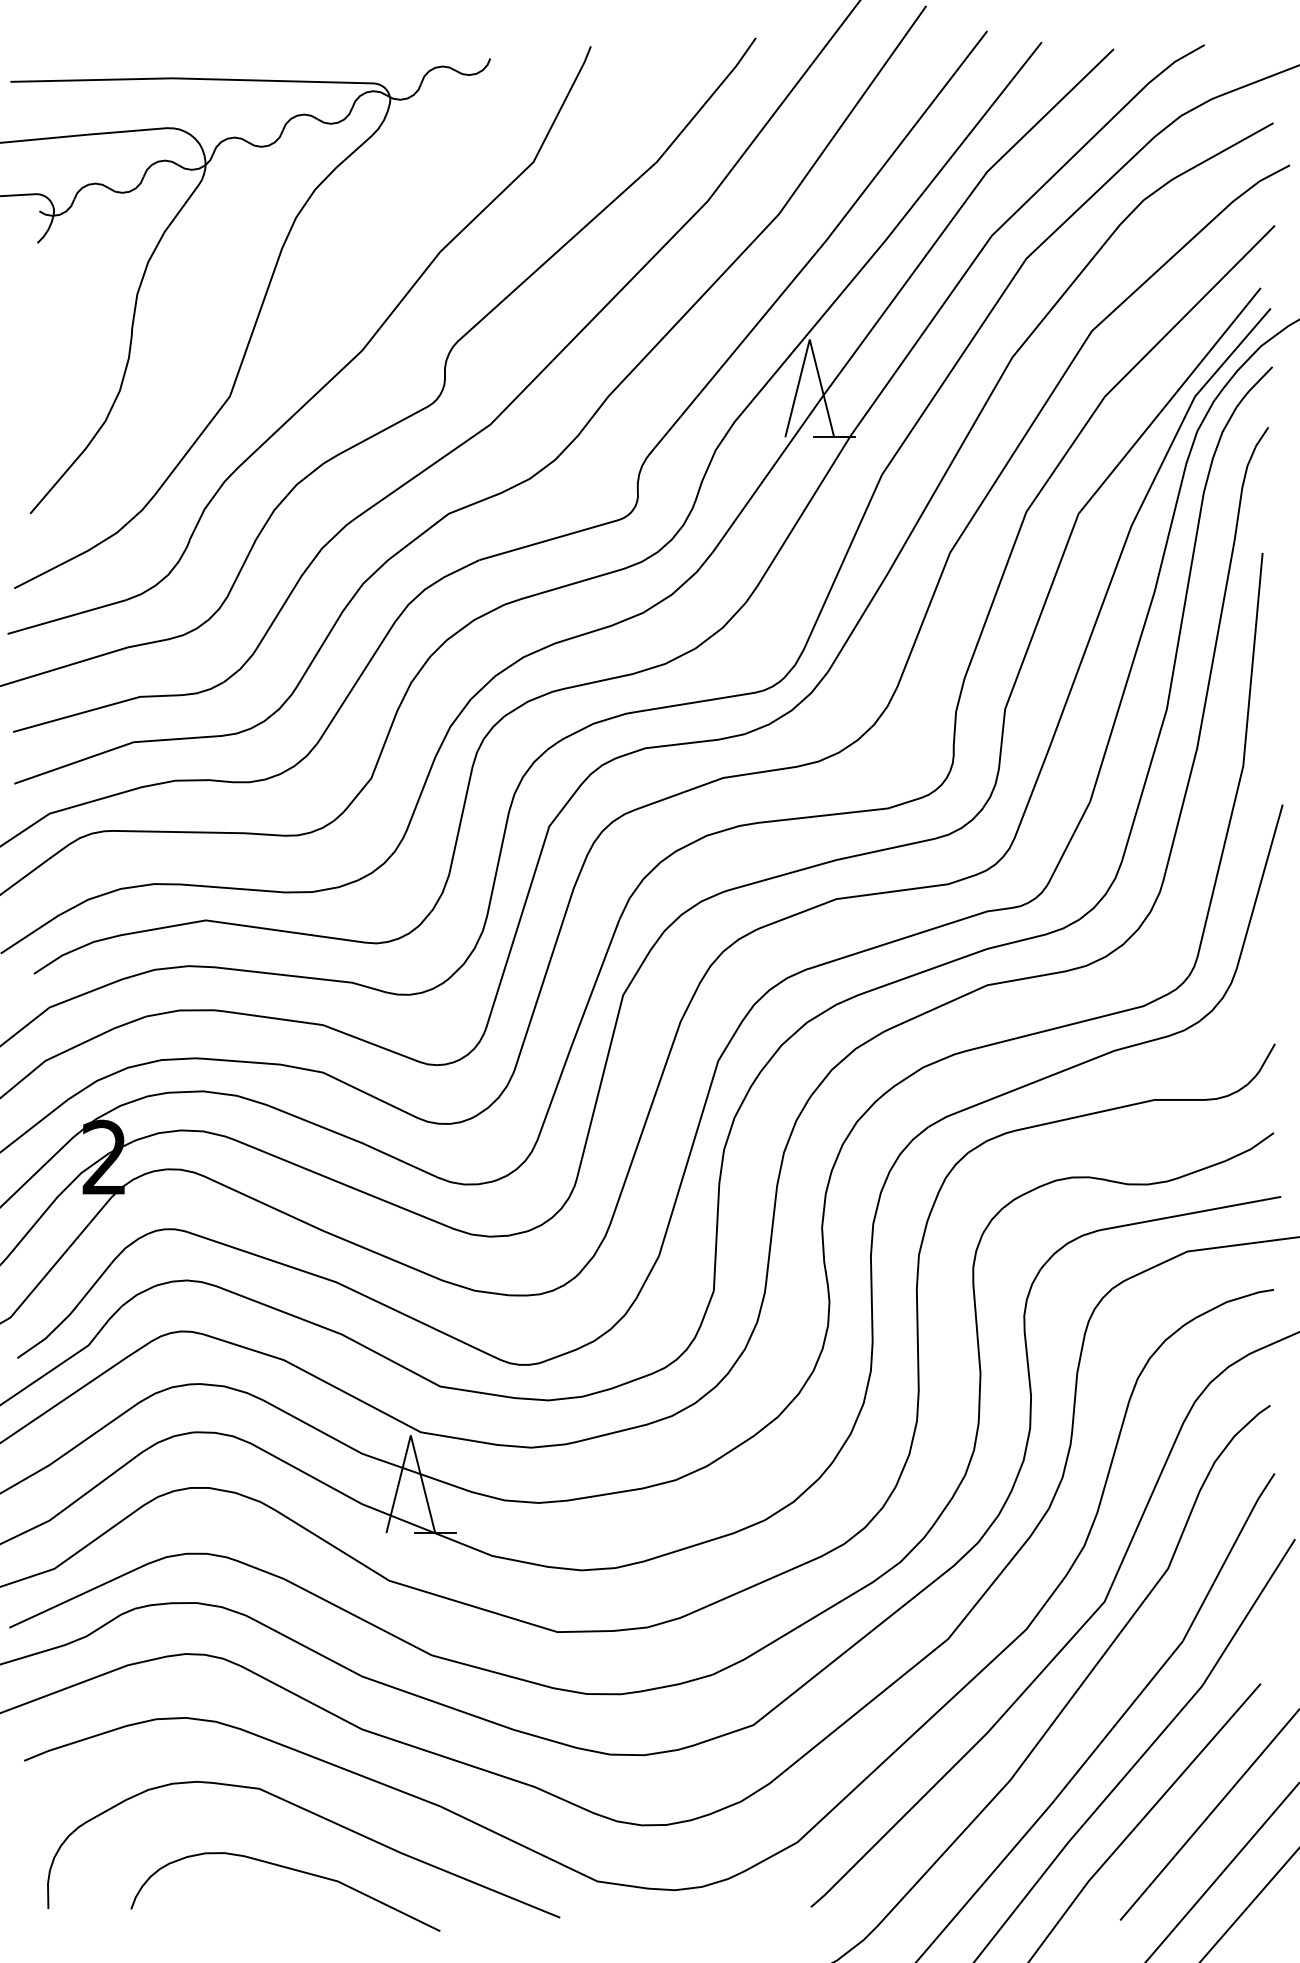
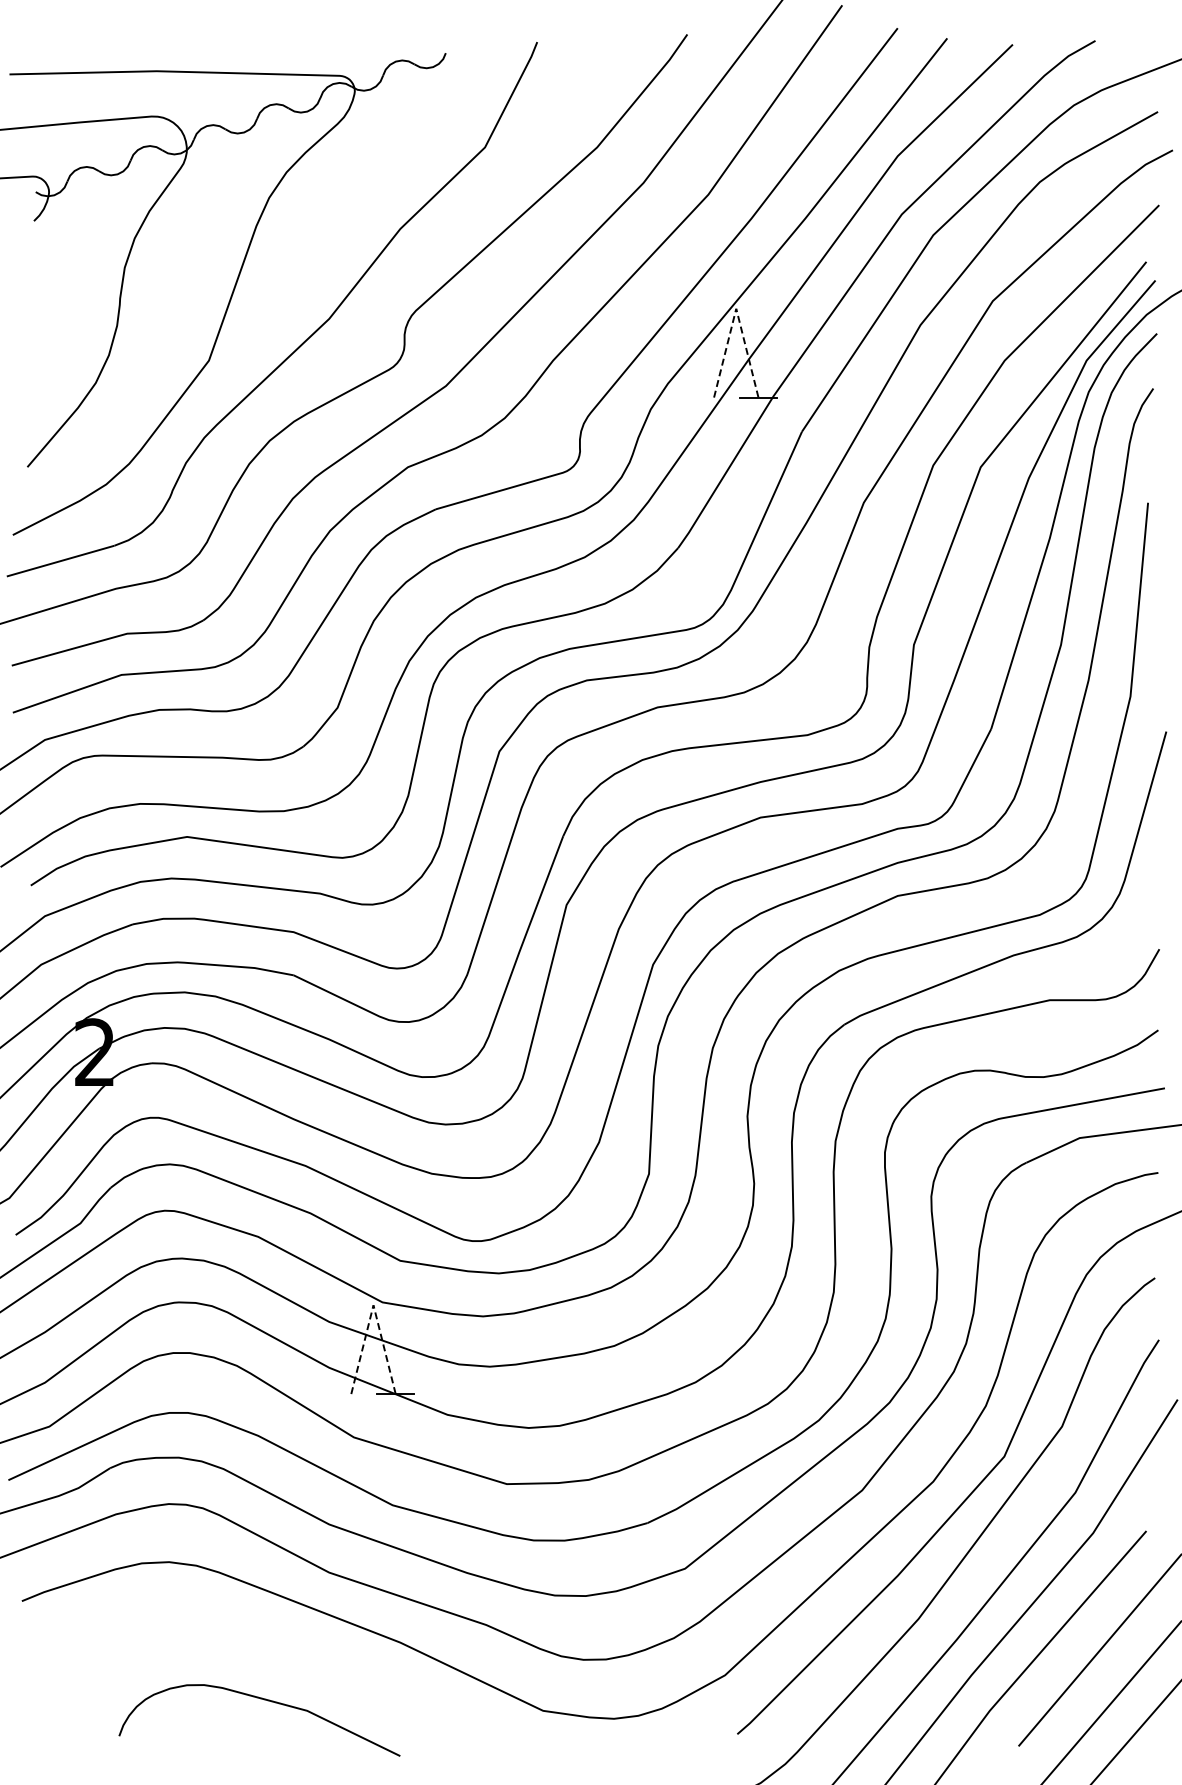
line: (810, 339) -> (736, 308), solid -> dashed
line: (410, 1435) -> (373, 1305), solid -> dashed
curve: (314, 1815) -> (285, 1650), removed

